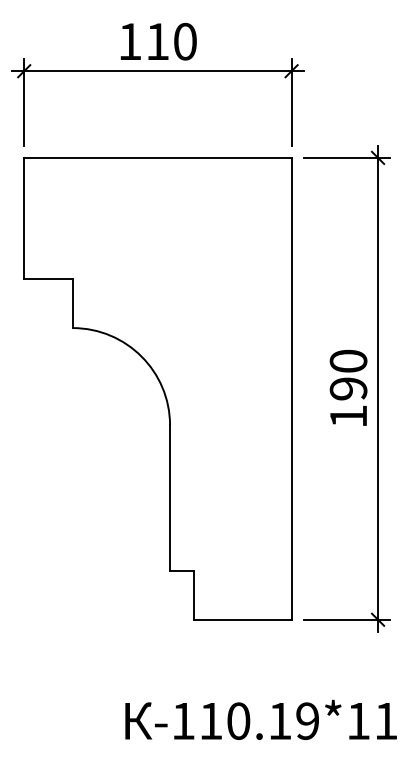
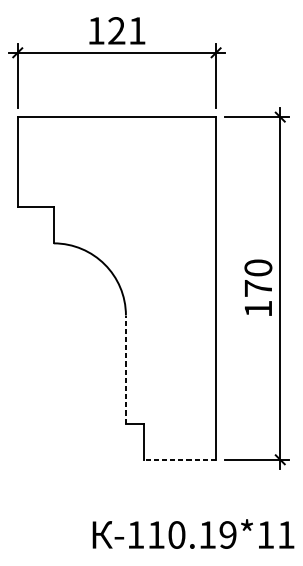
text: (171, 41) -> (127, 30), 110 -> 121
text: (348, 388) -> (258, 288), 190 -> 170
line: (170, 498) -> (126, 369), solid -> dashed
line: (242, 619) -> (179, 459), solid -> dashed

